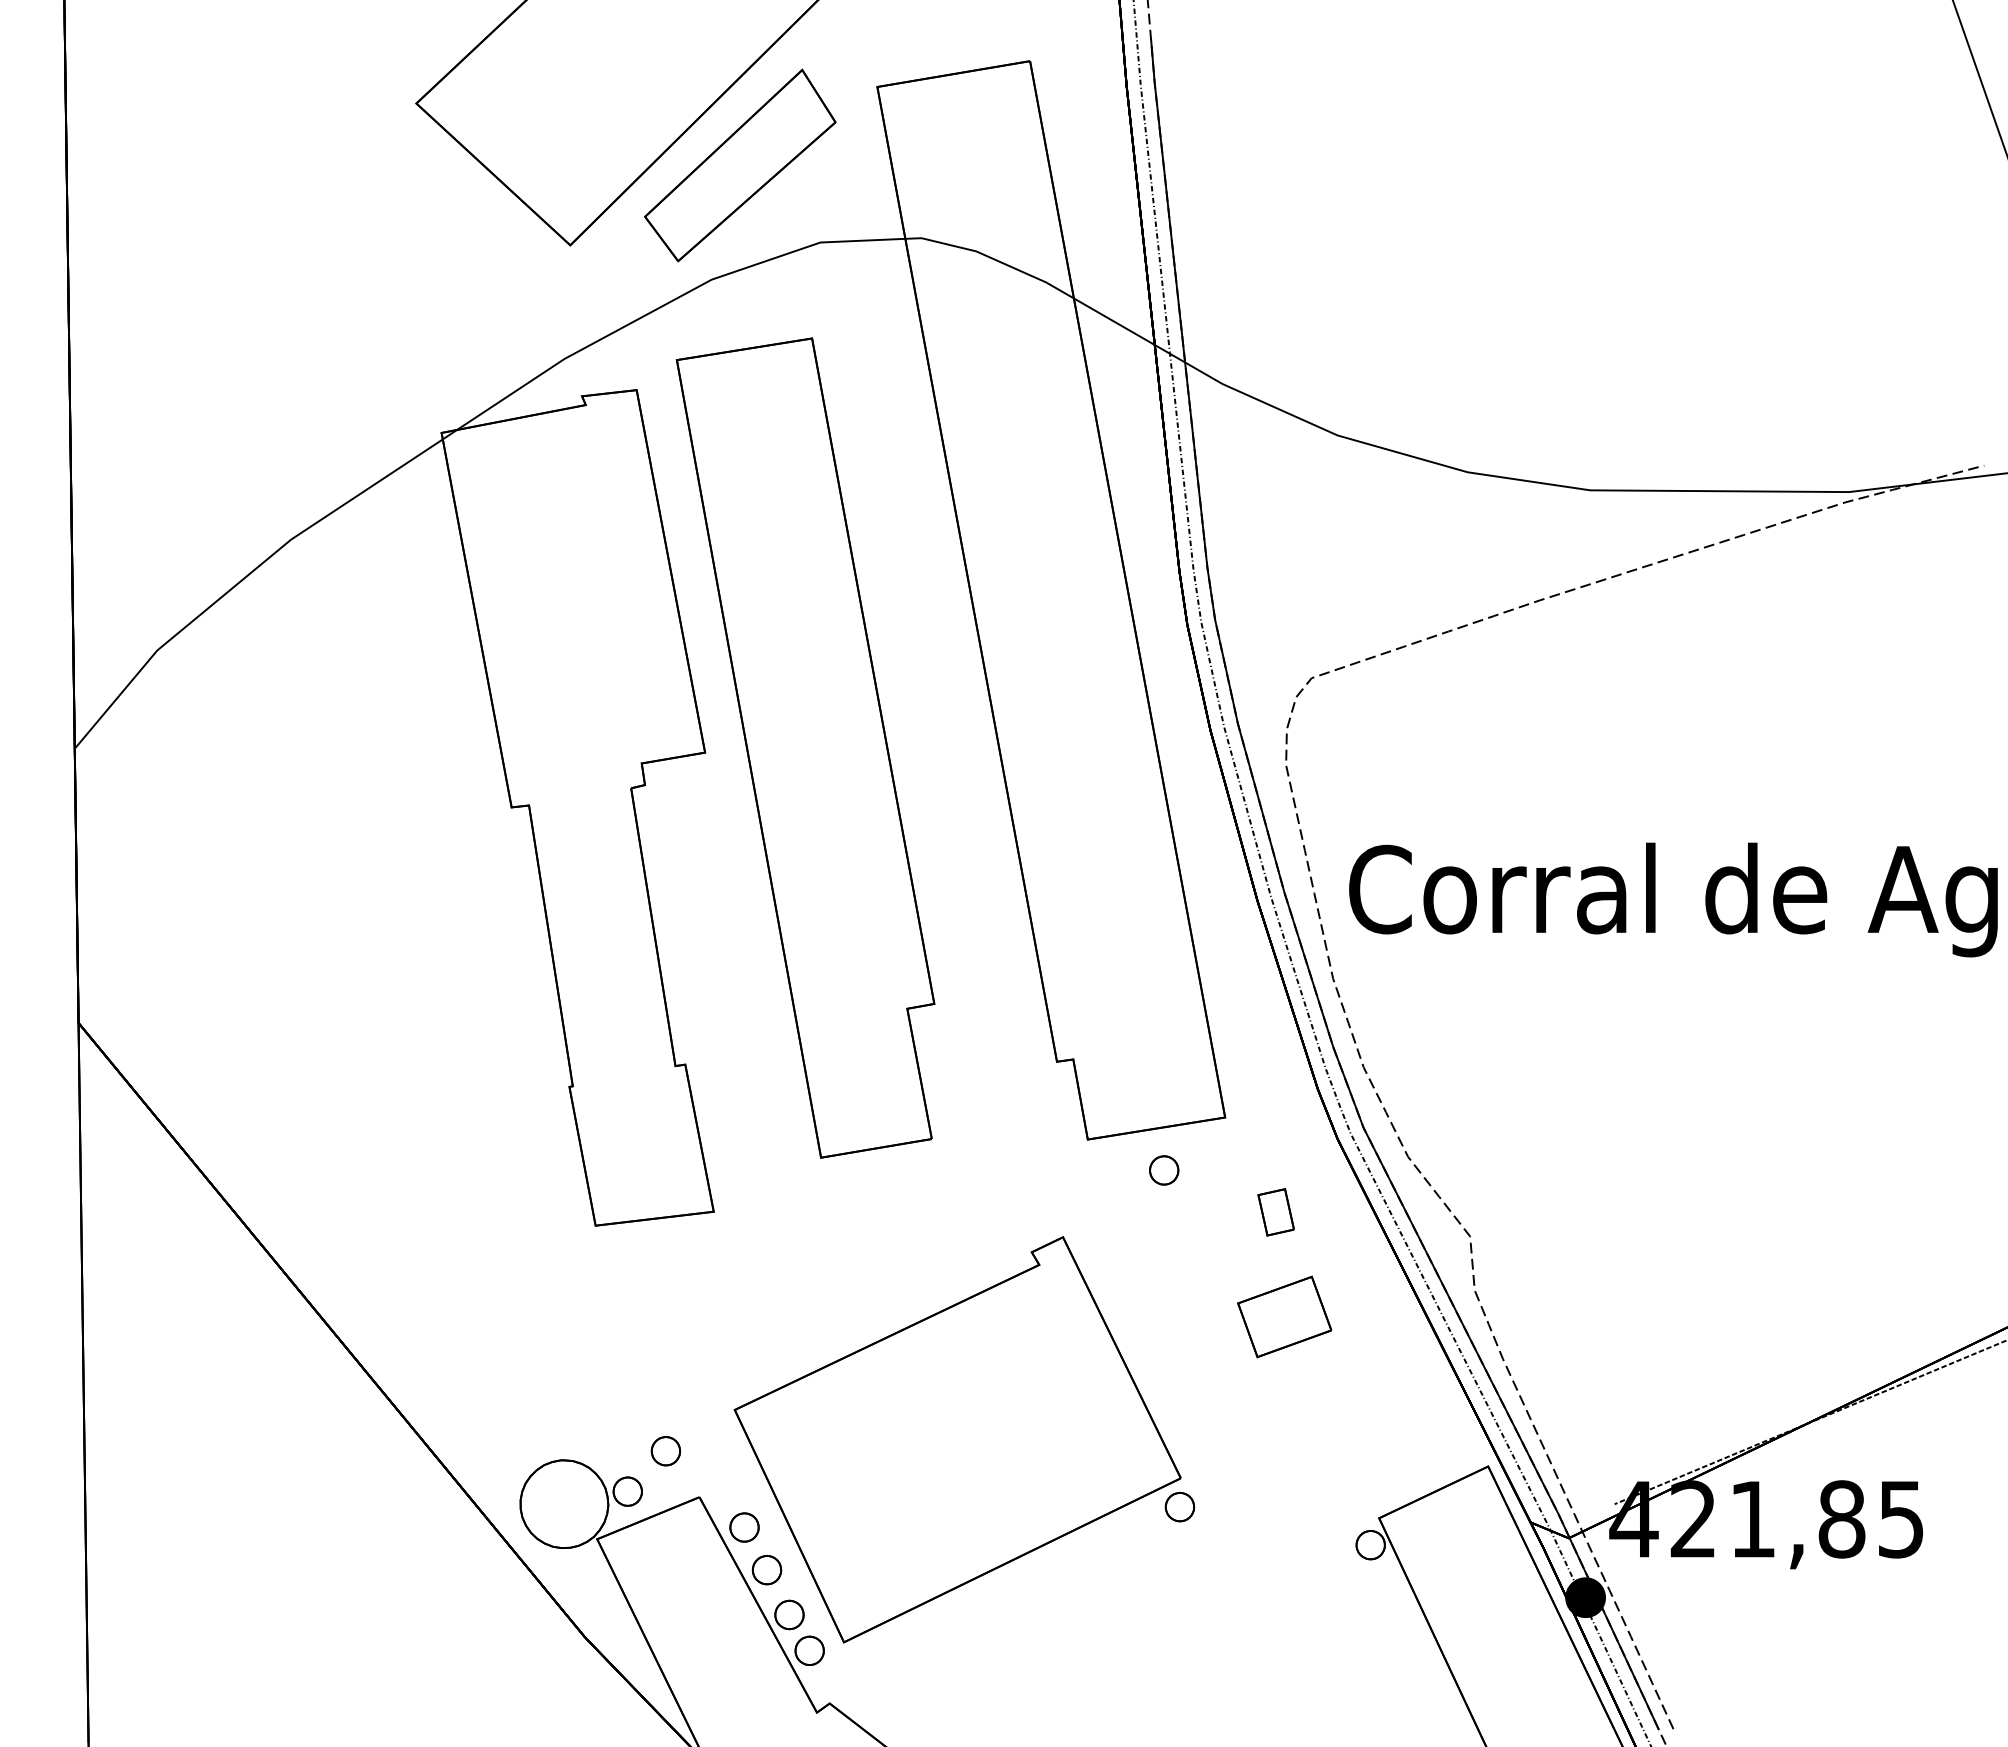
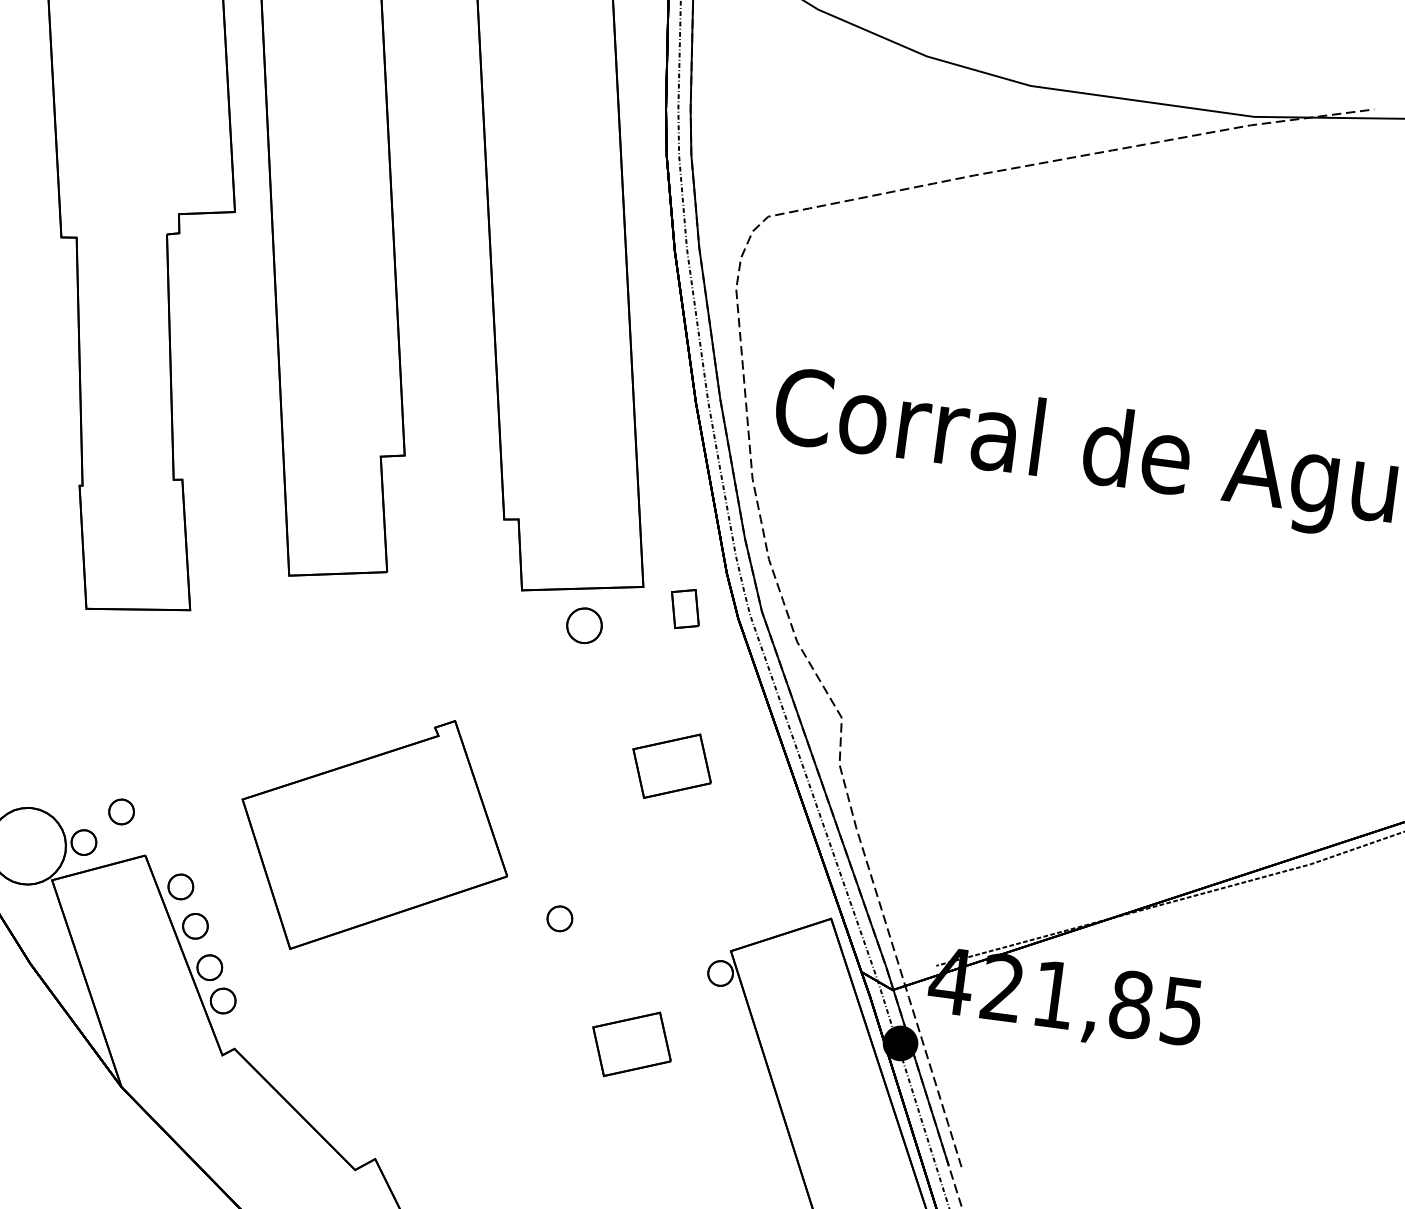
part: (1164, 1170) -> (584, 625), size x1.4
part: (1275, 1212) -> (684, 609), moved
part: (957, 1439) -> (375, 835), size x0.7
part: (1280, 1638) -> (631, 1043), added

